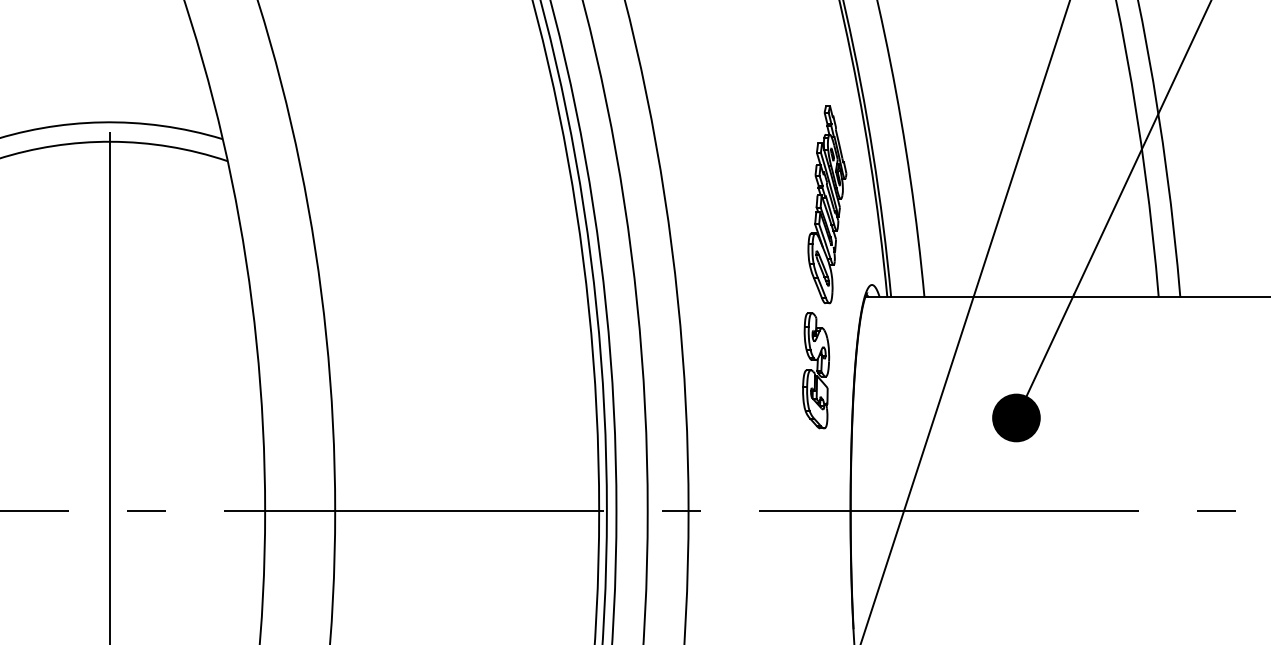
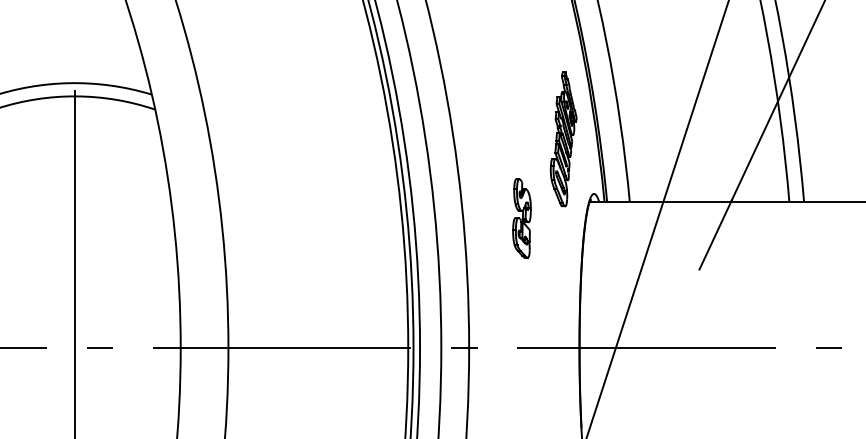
part: (815, 370) -> (521, 218), moved
fill: (1016, 417) -> (692, 284), removed

